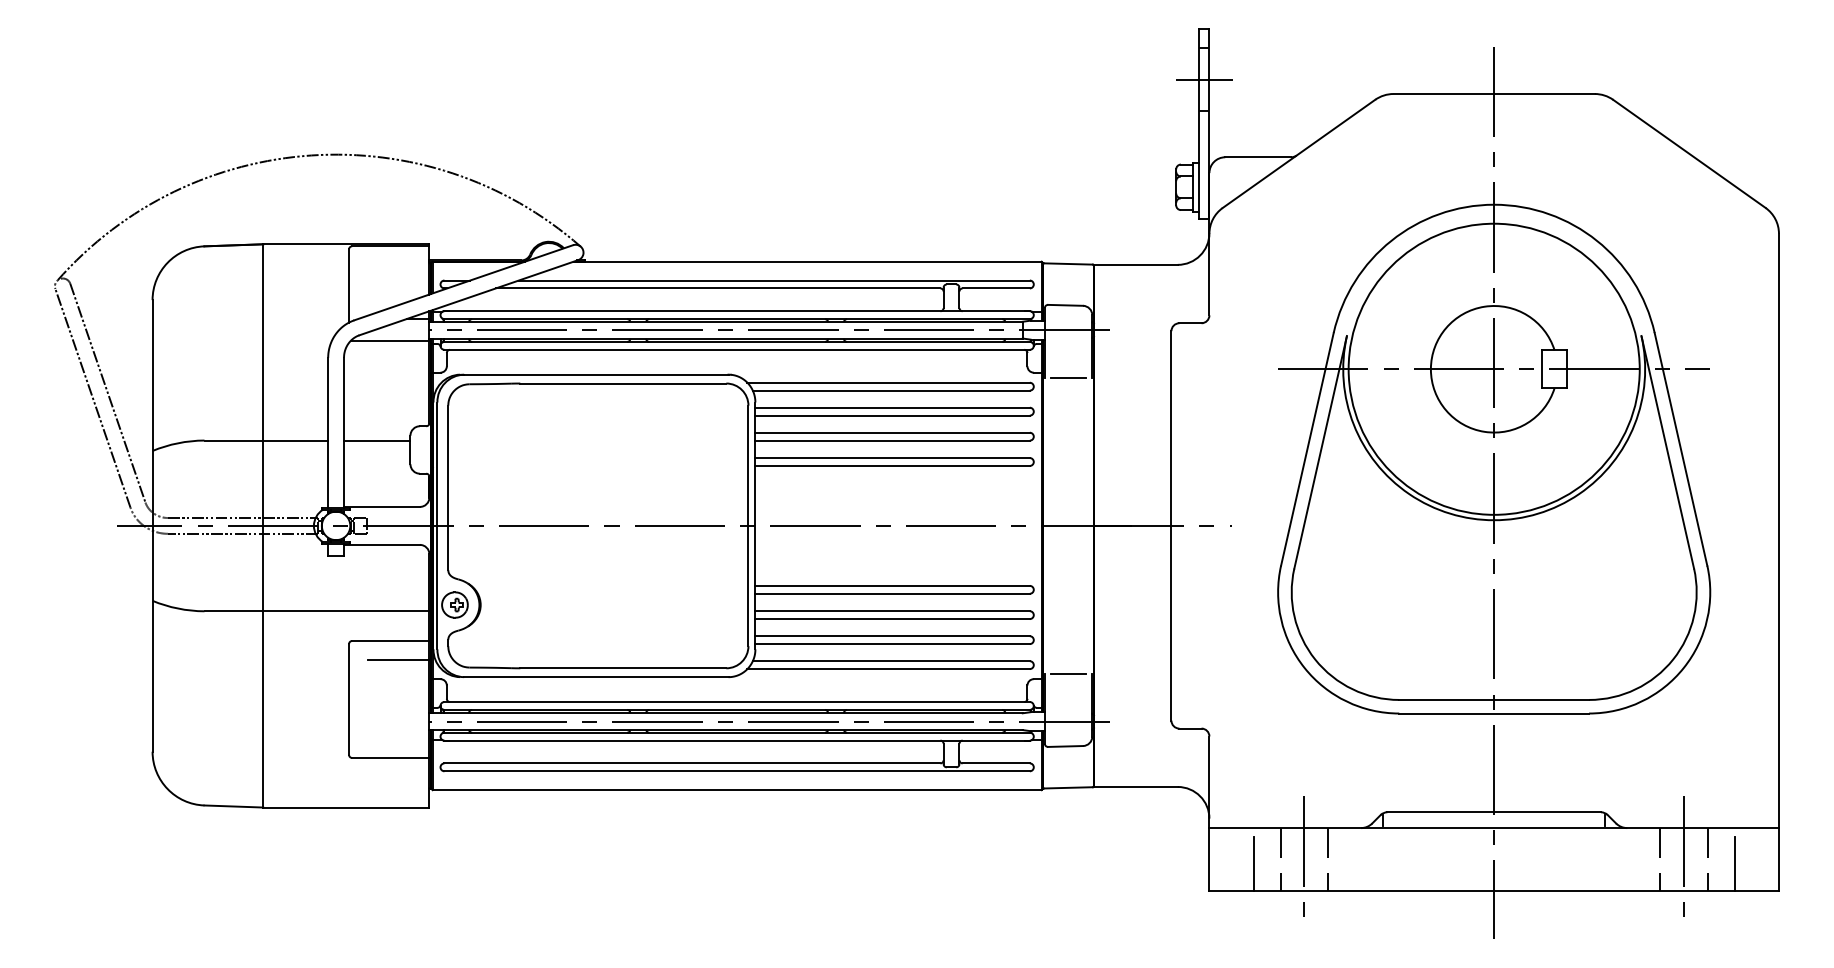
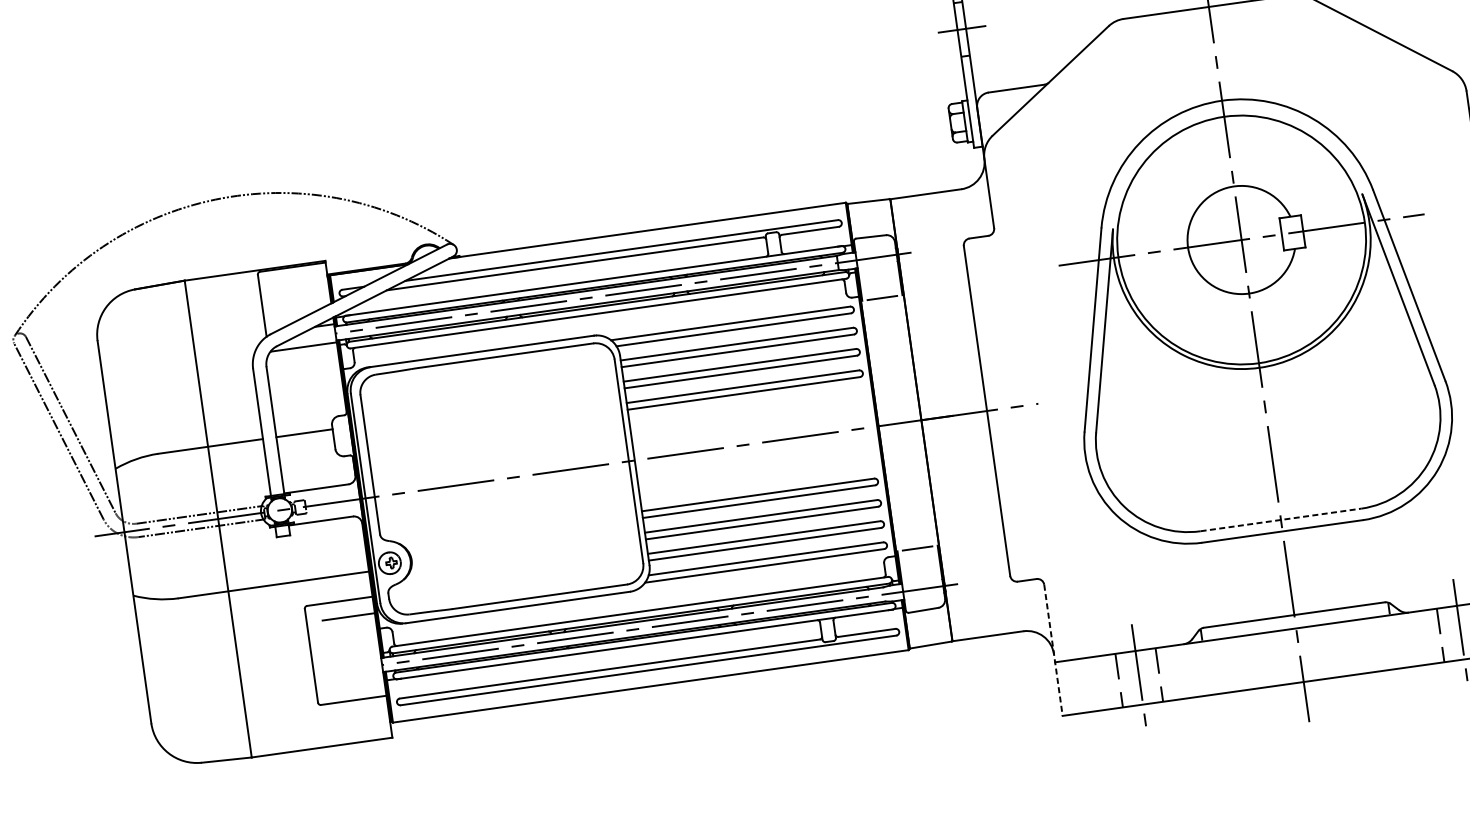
line: (1494, 699) -> (1281, 519), solid -> dashed
line: (1209, 814) -> (1053, 650), solid -> dashed
line: (1253, 864) -> (1096, 687), removed

